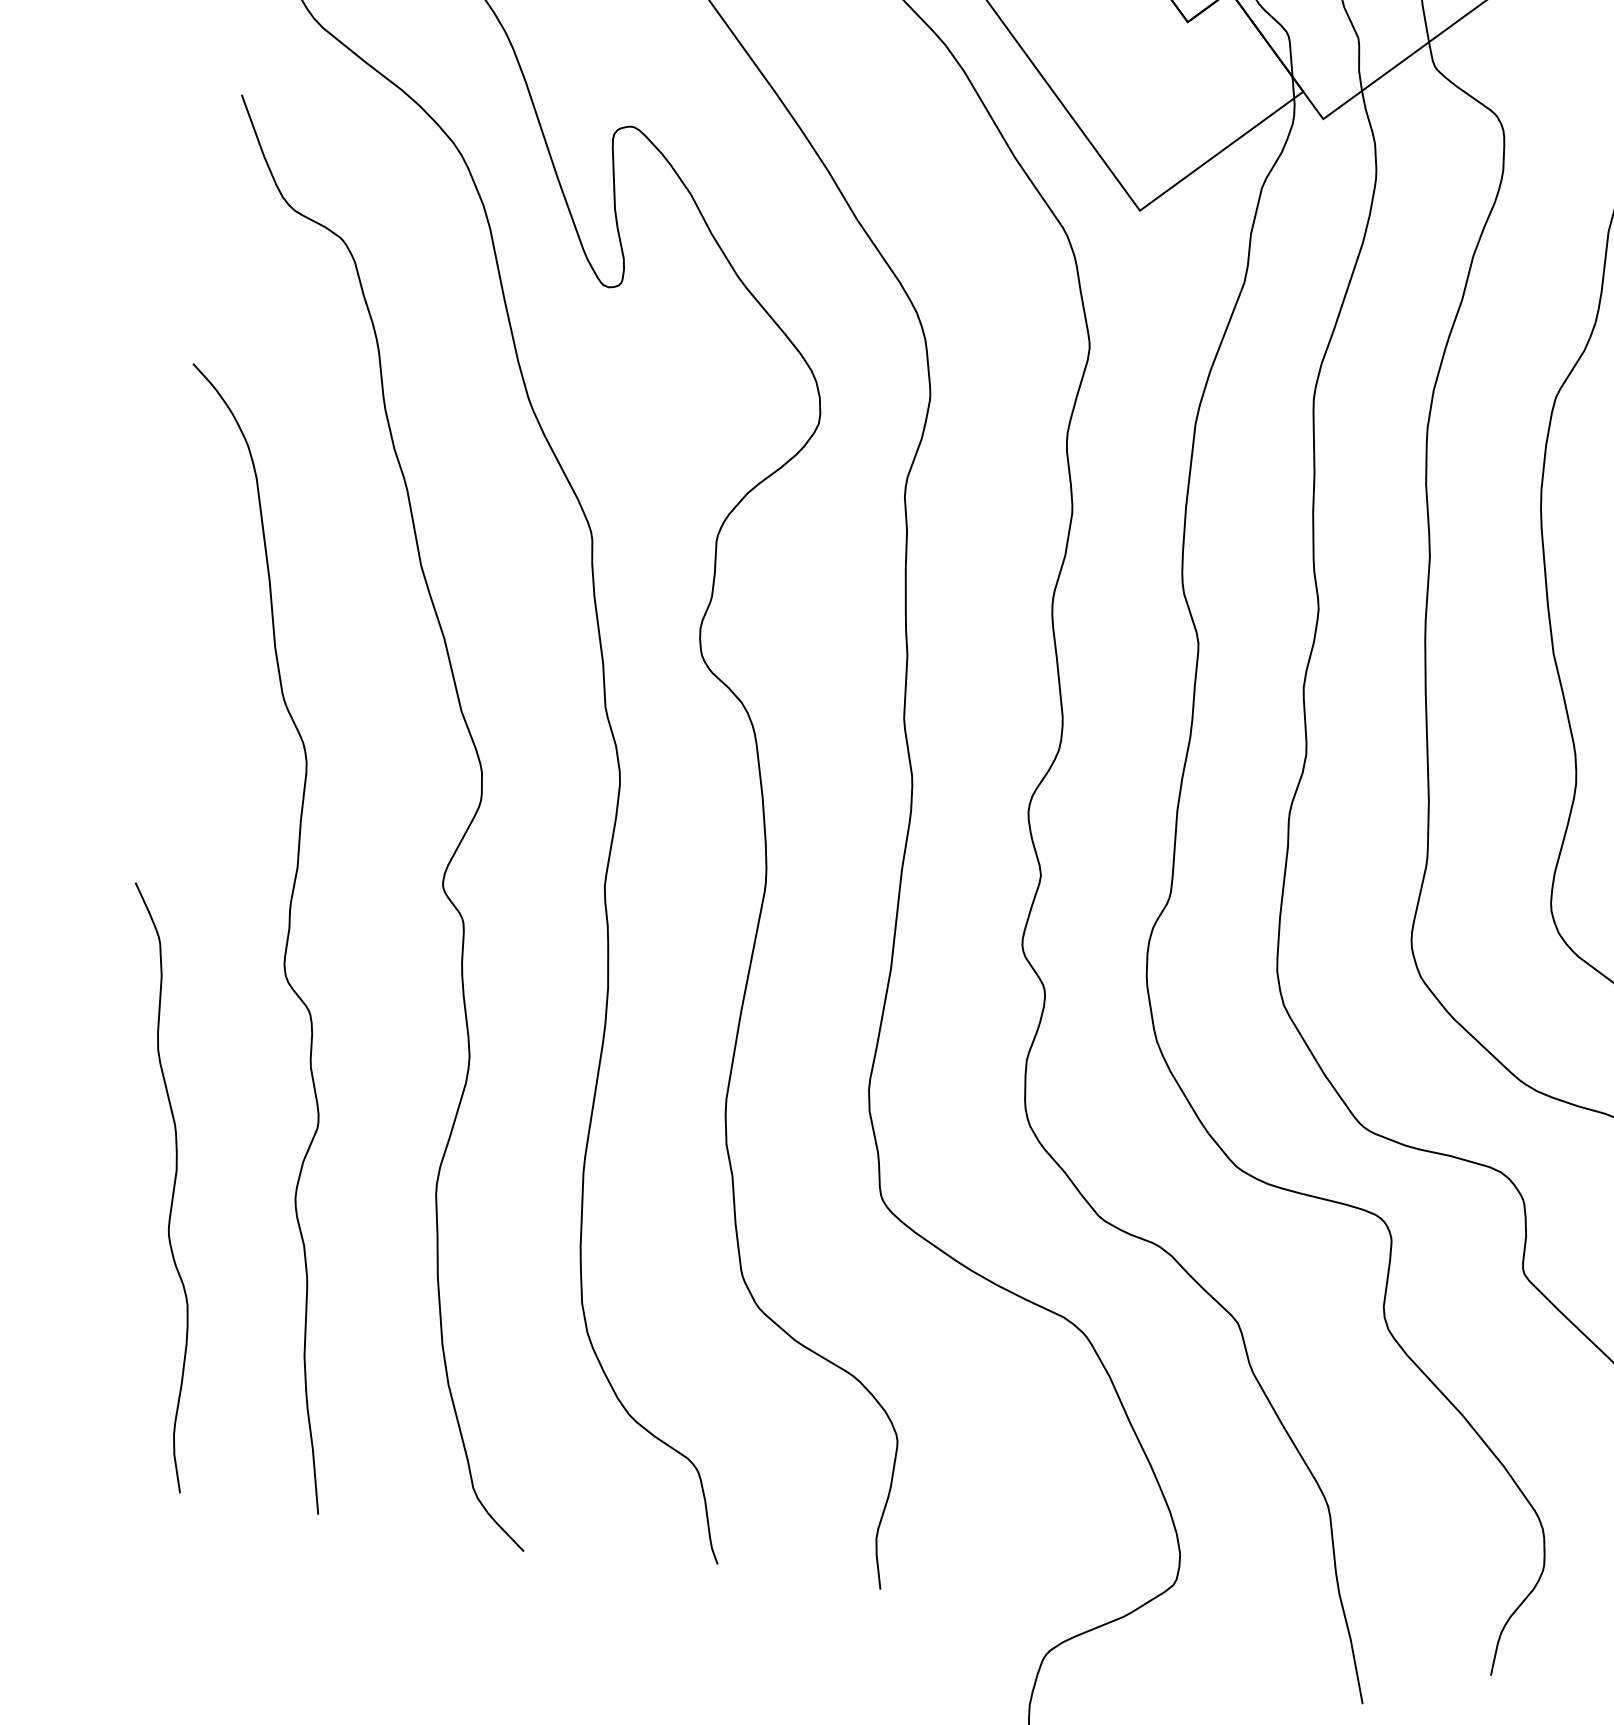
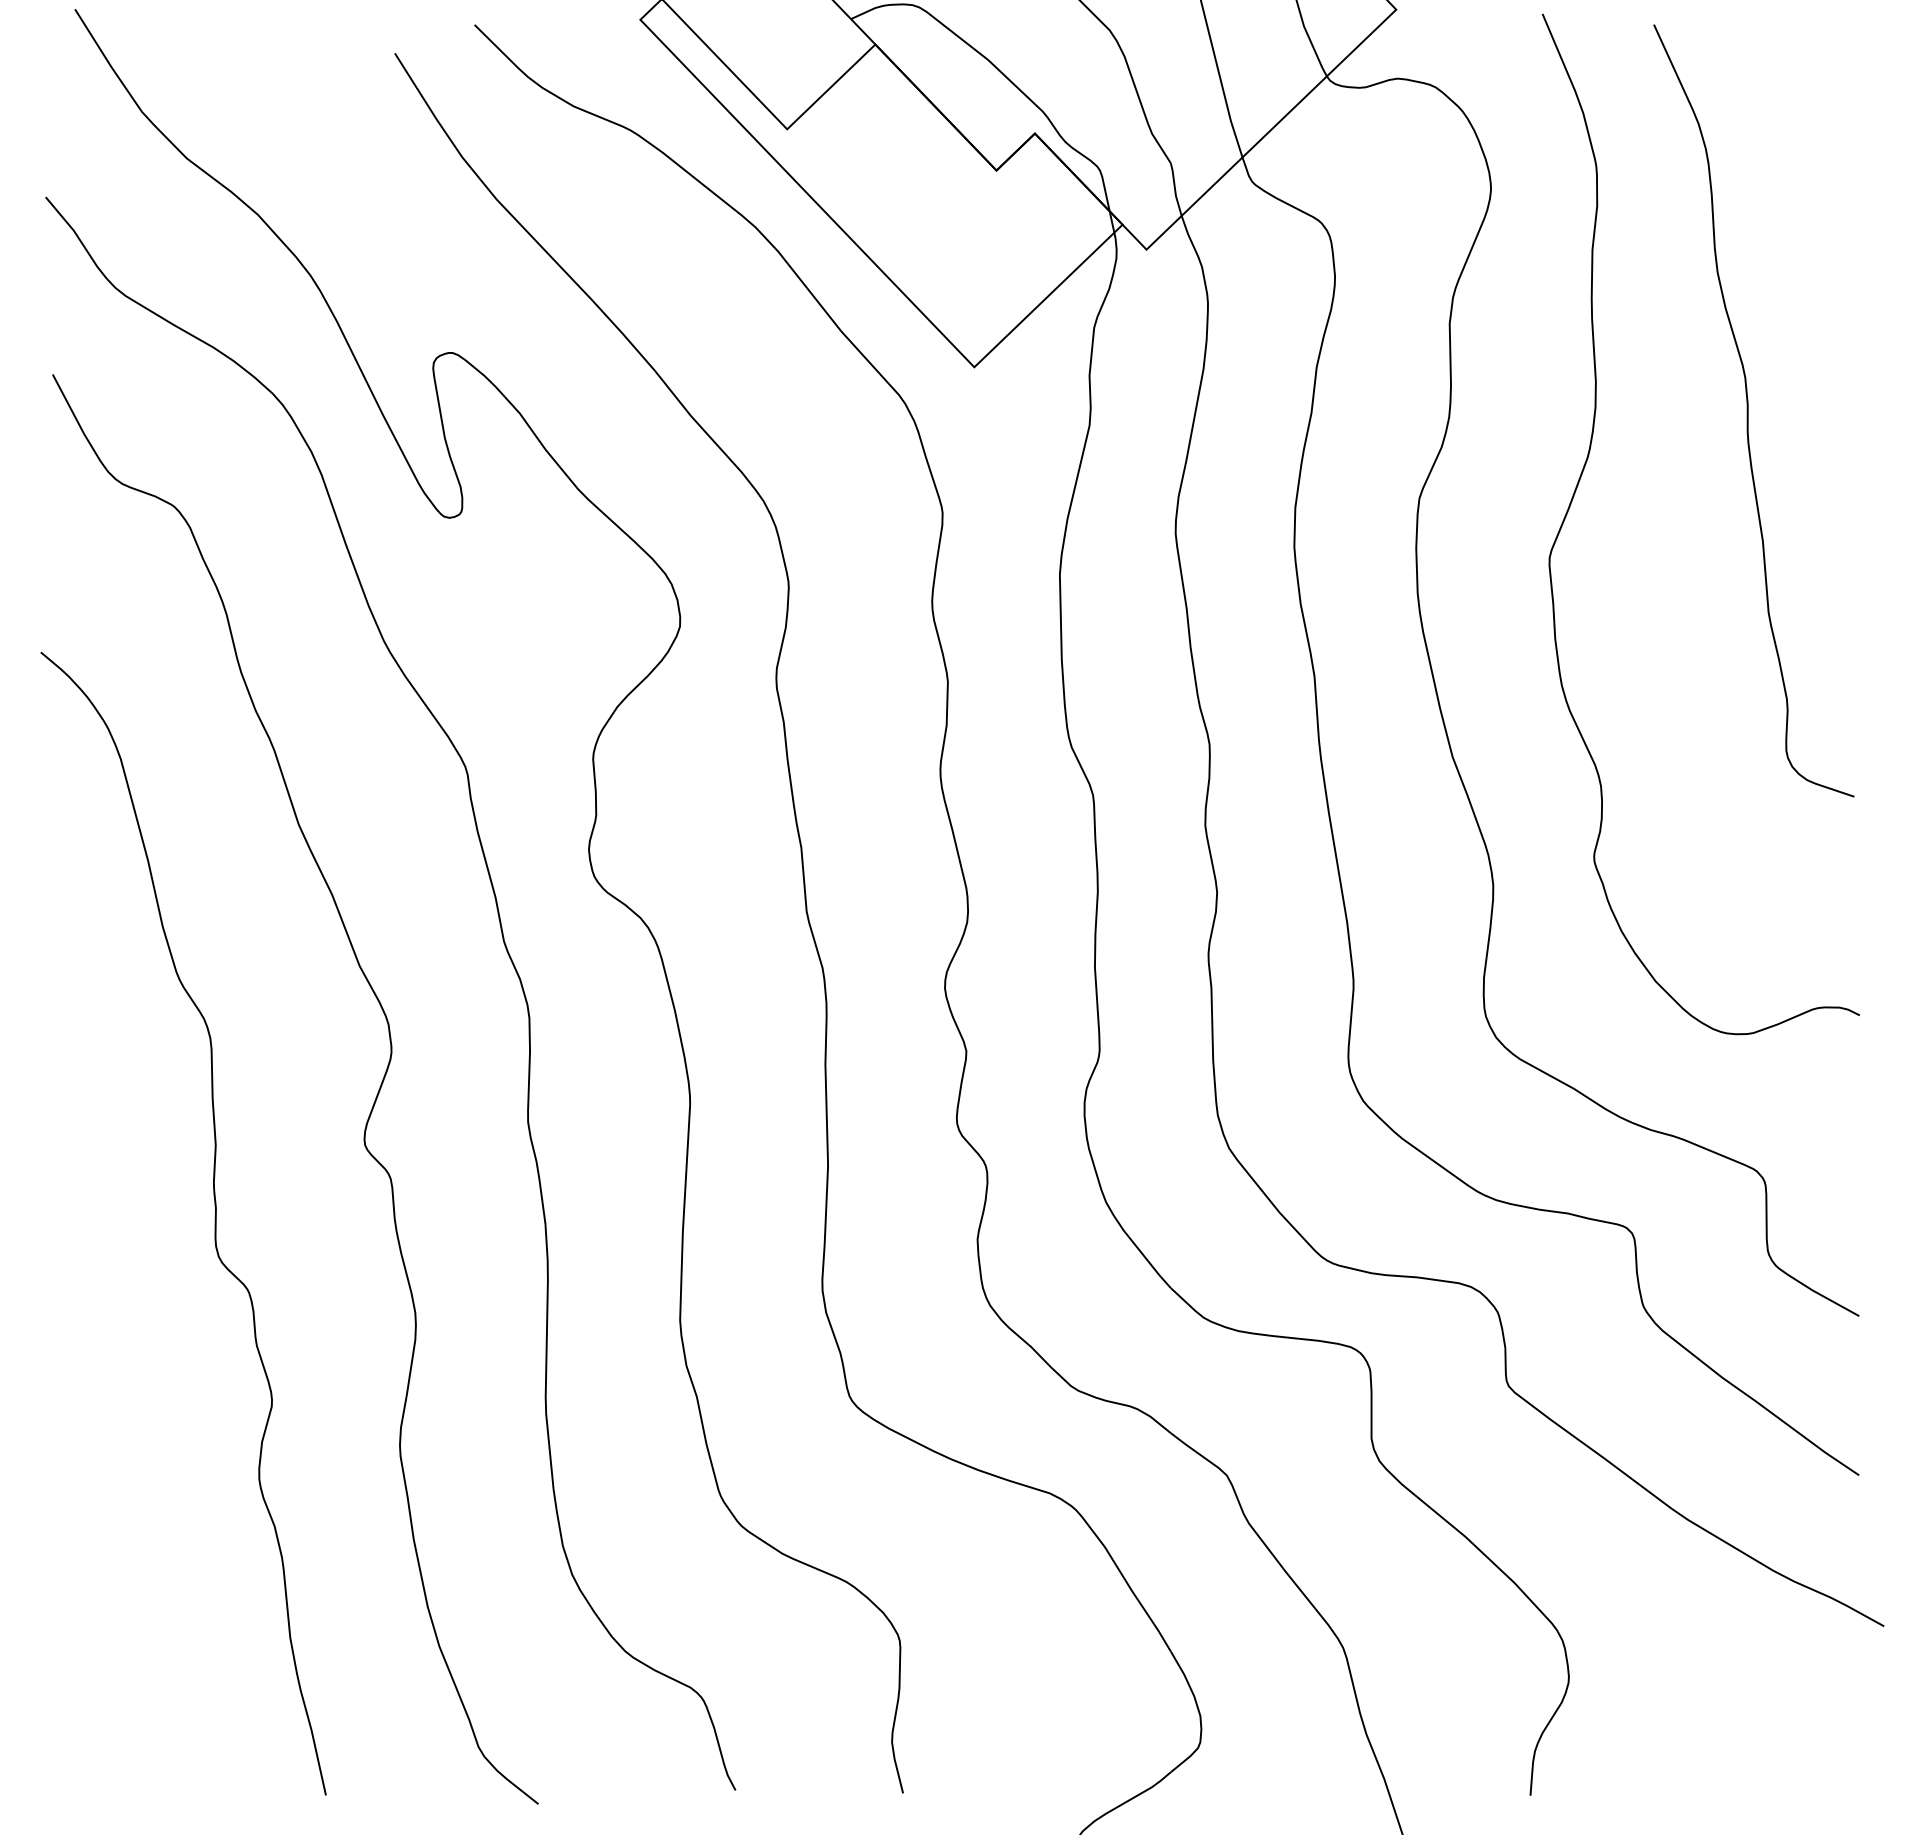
curve: (172, 1189) -> (134, 1487), removed

